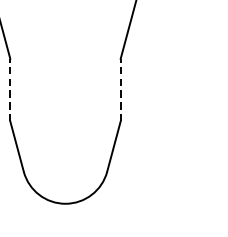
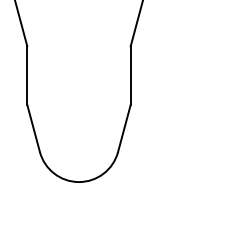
line: (10, 90) -> (27, 75), dashed -> solid
line: (120, 90) -> (130, 75), dashed -> solid

